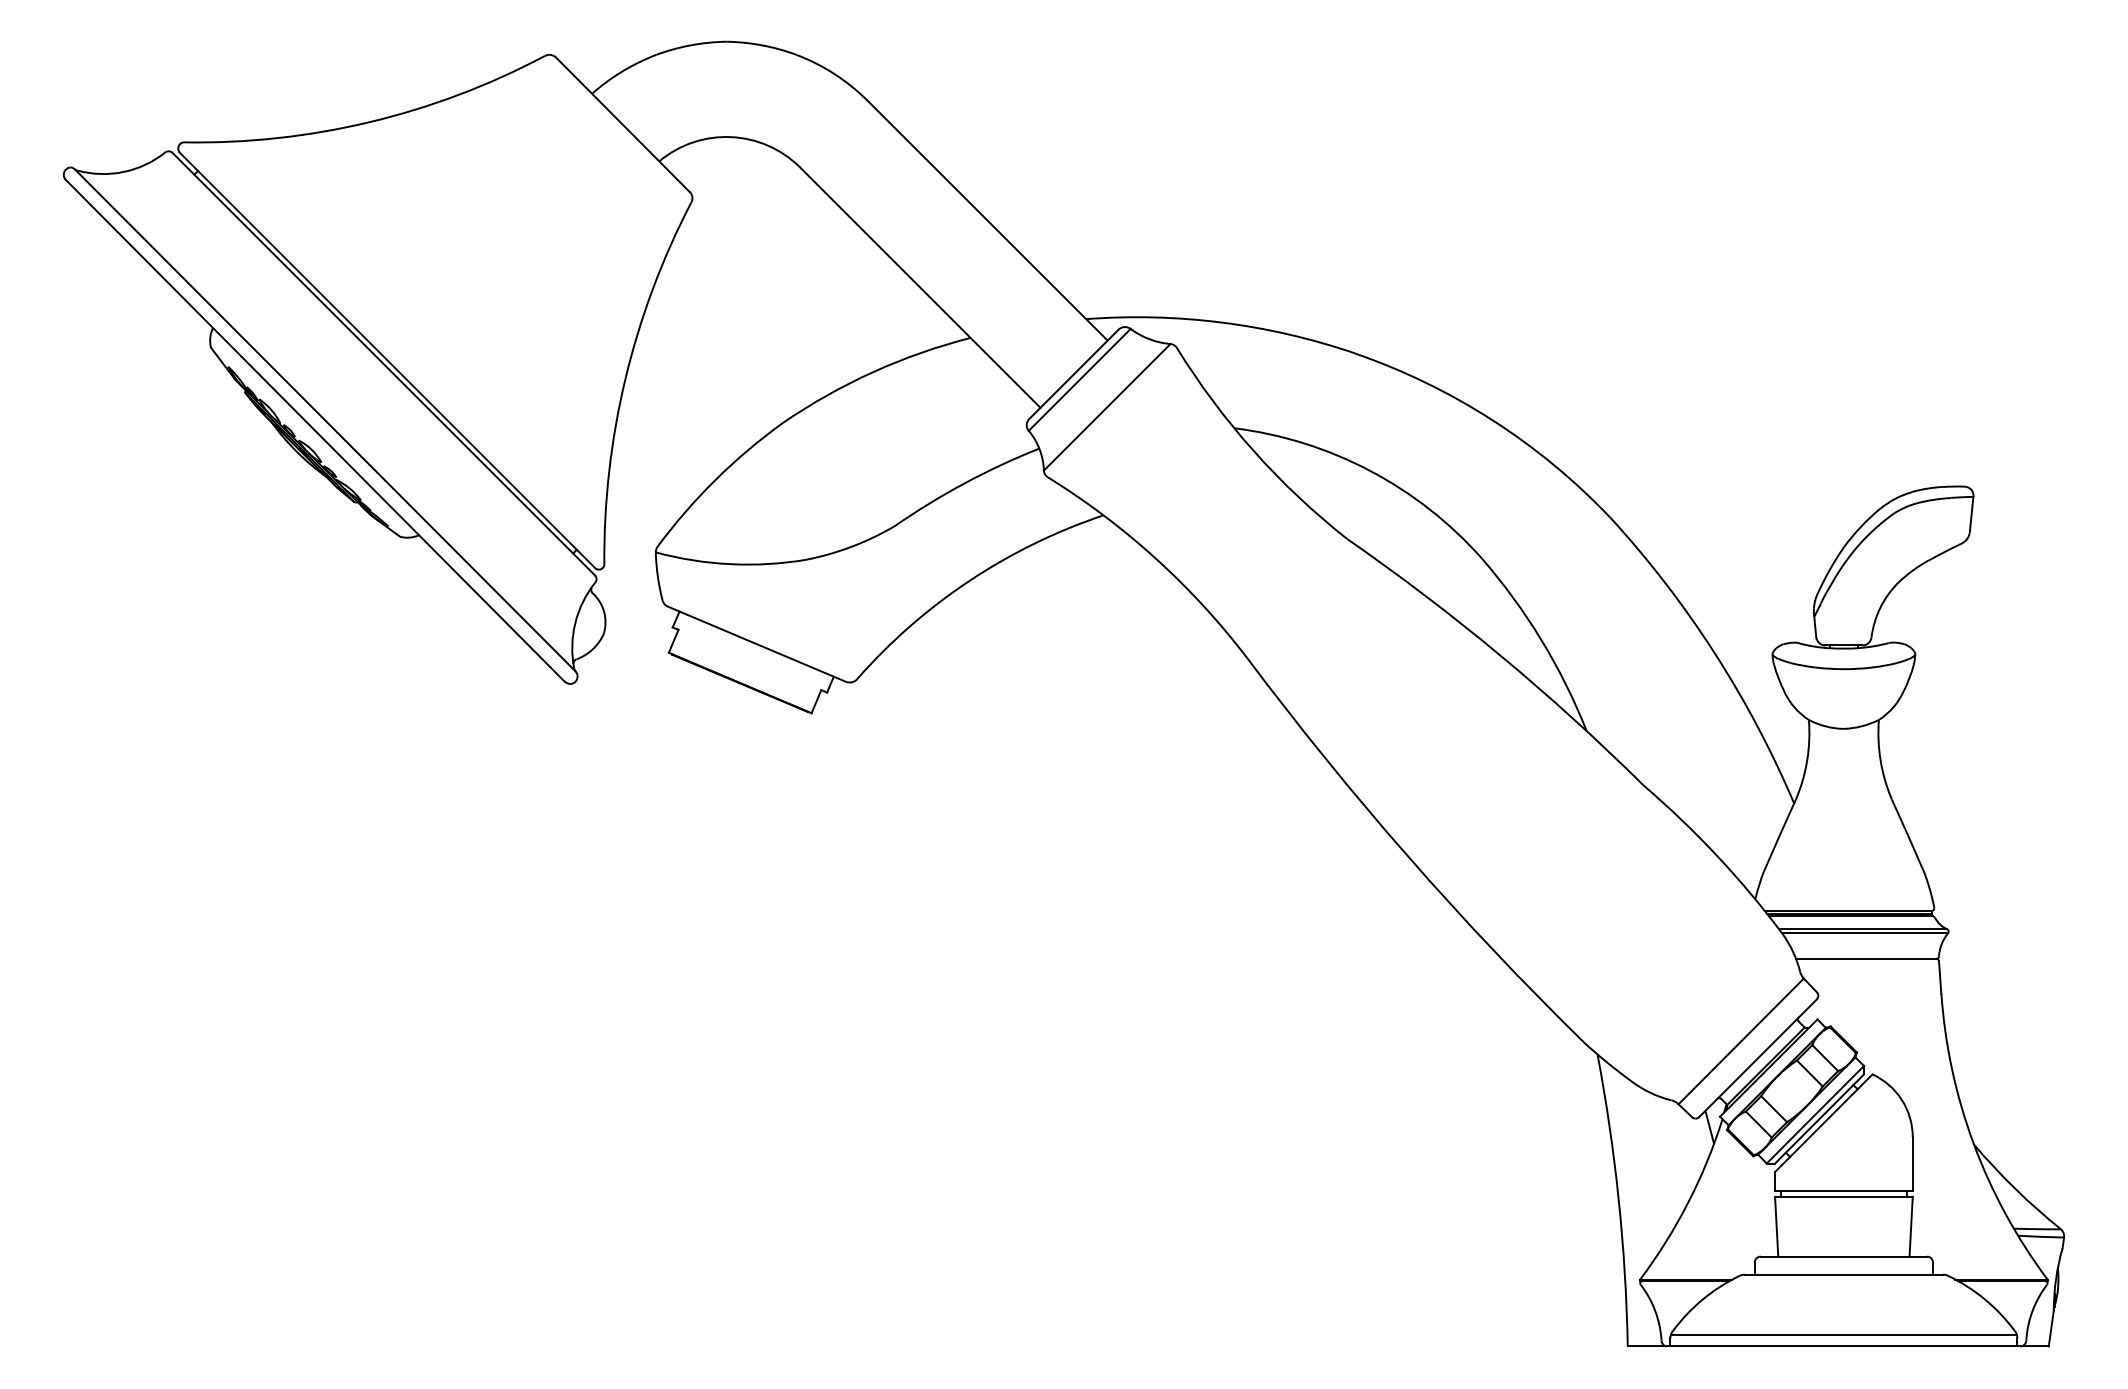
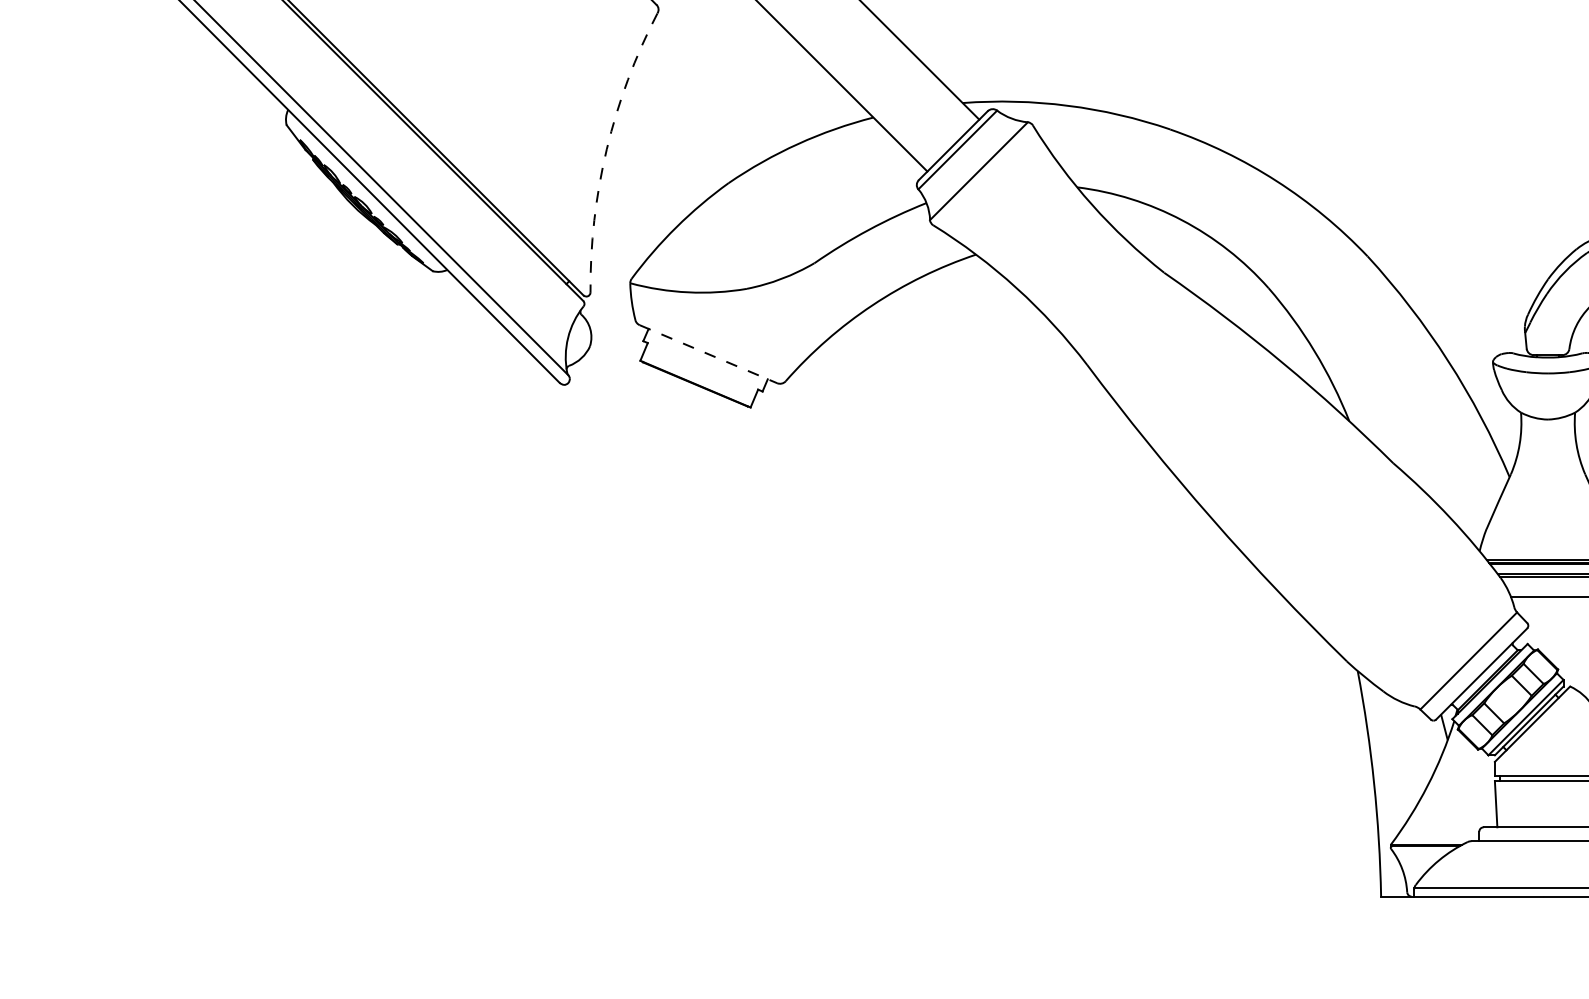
arc: (625, 378) -> (606, 148), solid -> dashed
line: (757, 644) -> (708, 354), solid -> dashed

